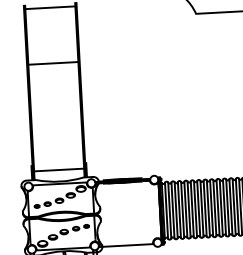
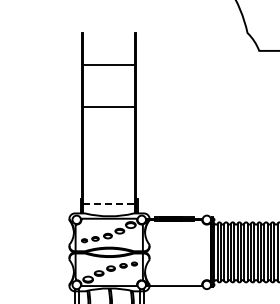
line: (50, 7) -> (109, 65), moved
line: (53, 63) -> (109, 107), moved
line: (59, 170) -> (109, 204), solid -> dashed

